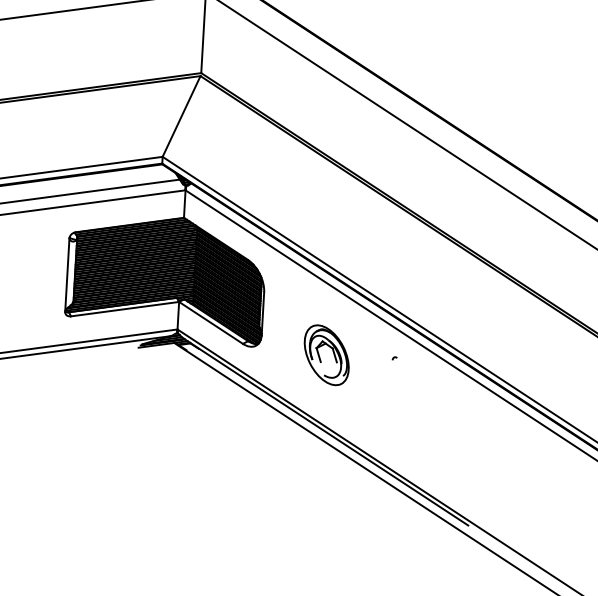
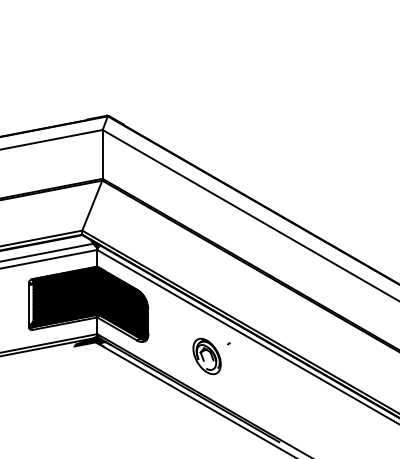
part: (325, 355) -> (206, 356), moved

